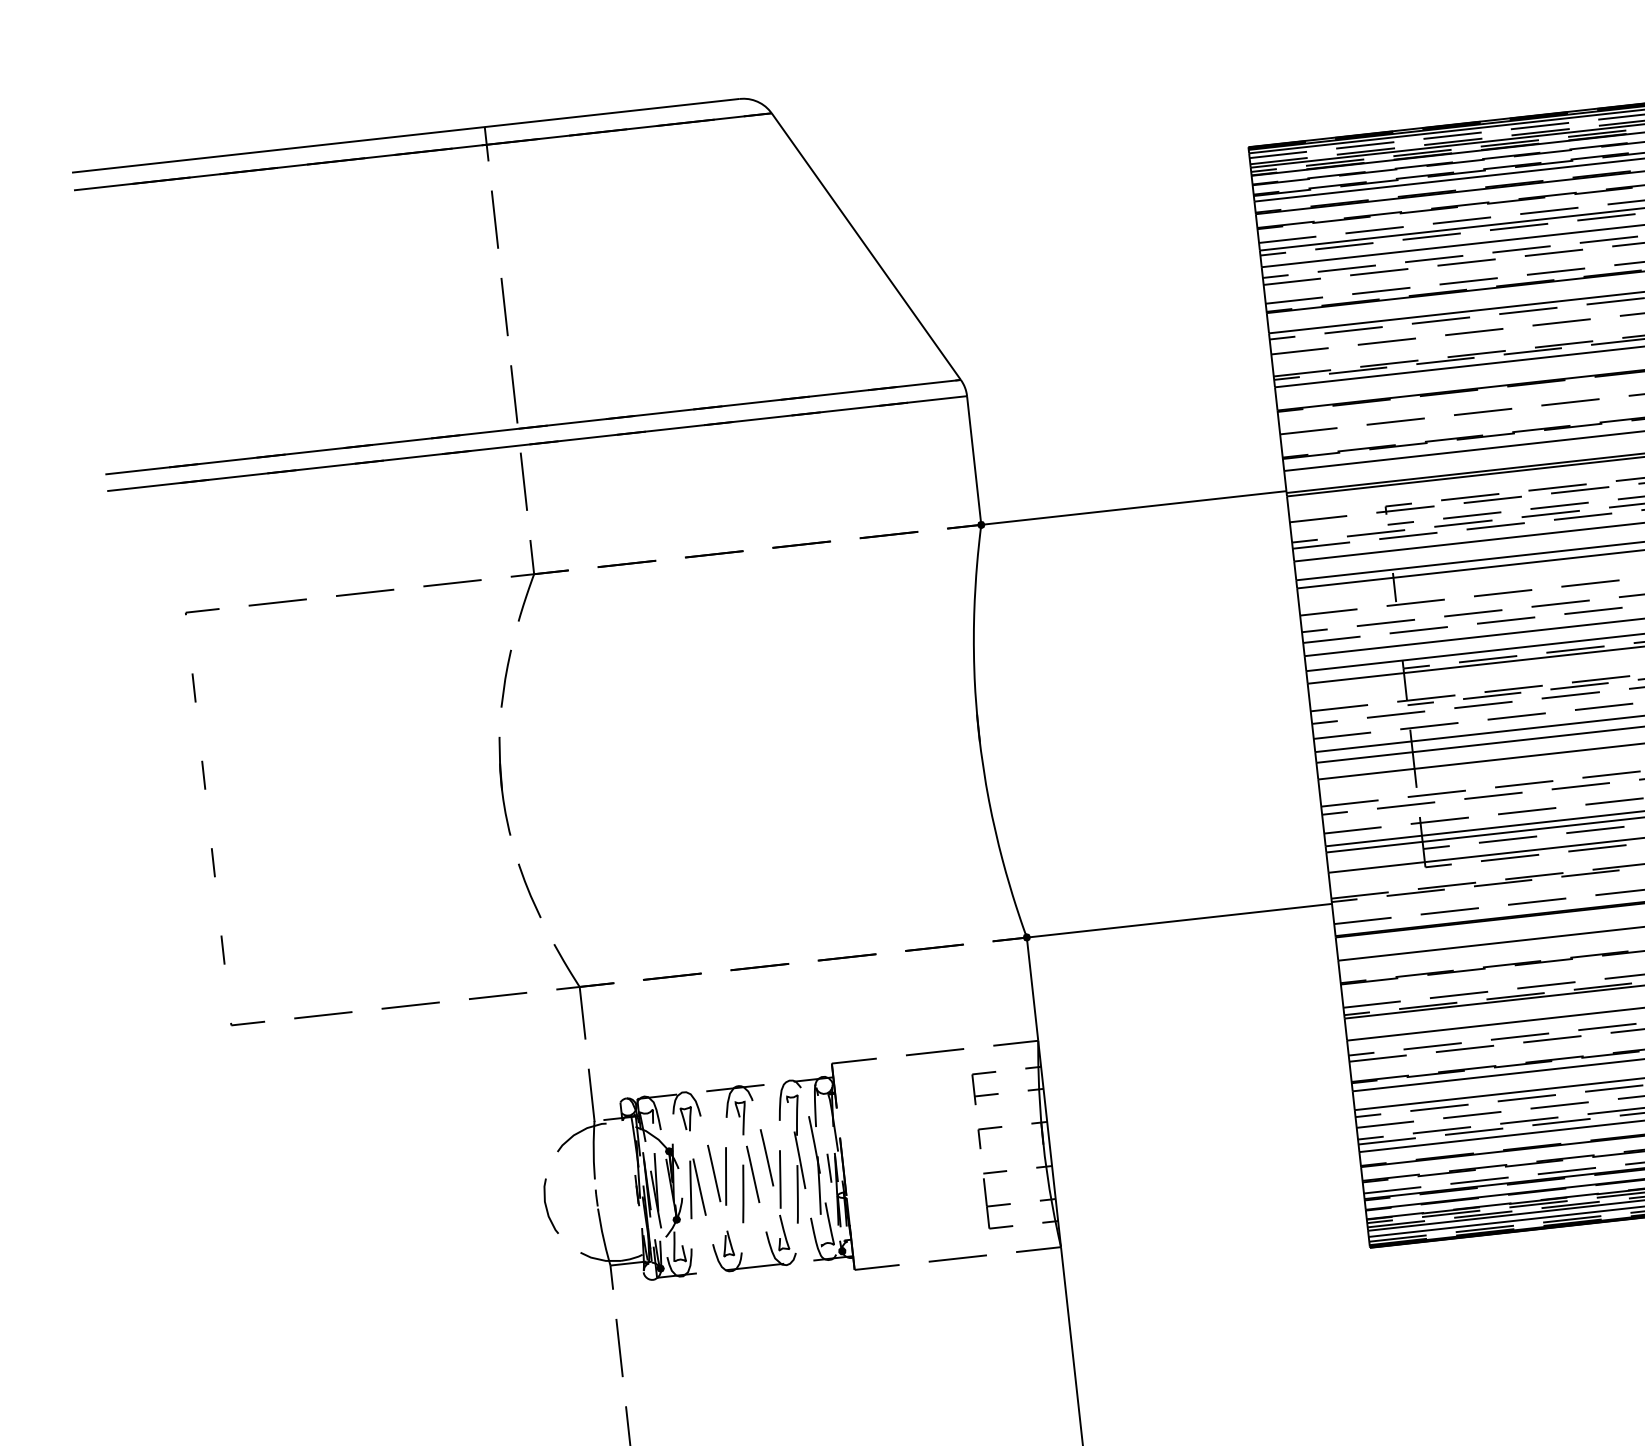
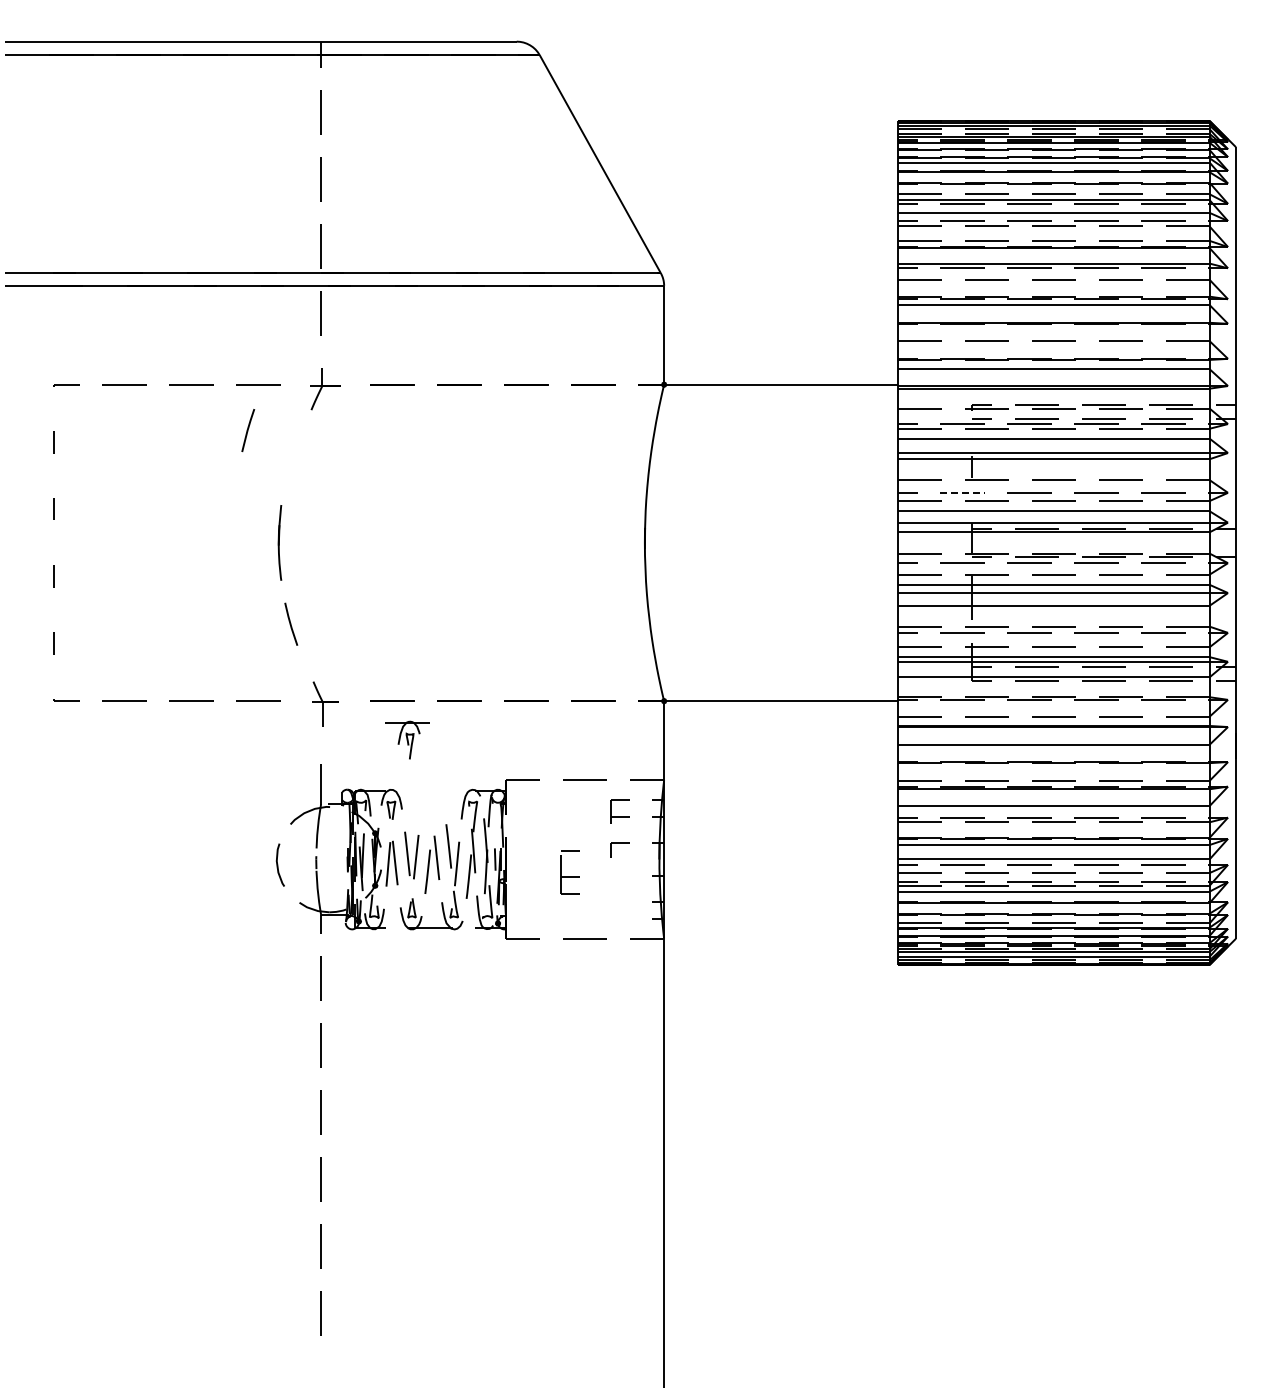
part: (540, 578) -> (325, 388), size x0.7
line: (1387, 622) -> (963, 492), solid -> dashed
line: (506, 678) -> (248, 430), moved
part: (585, 989) -> (325, 703), size x0.6
part: (737, 1109) -> (407, 739), moved
part: (996, 1199) -> (569, 872), moved

